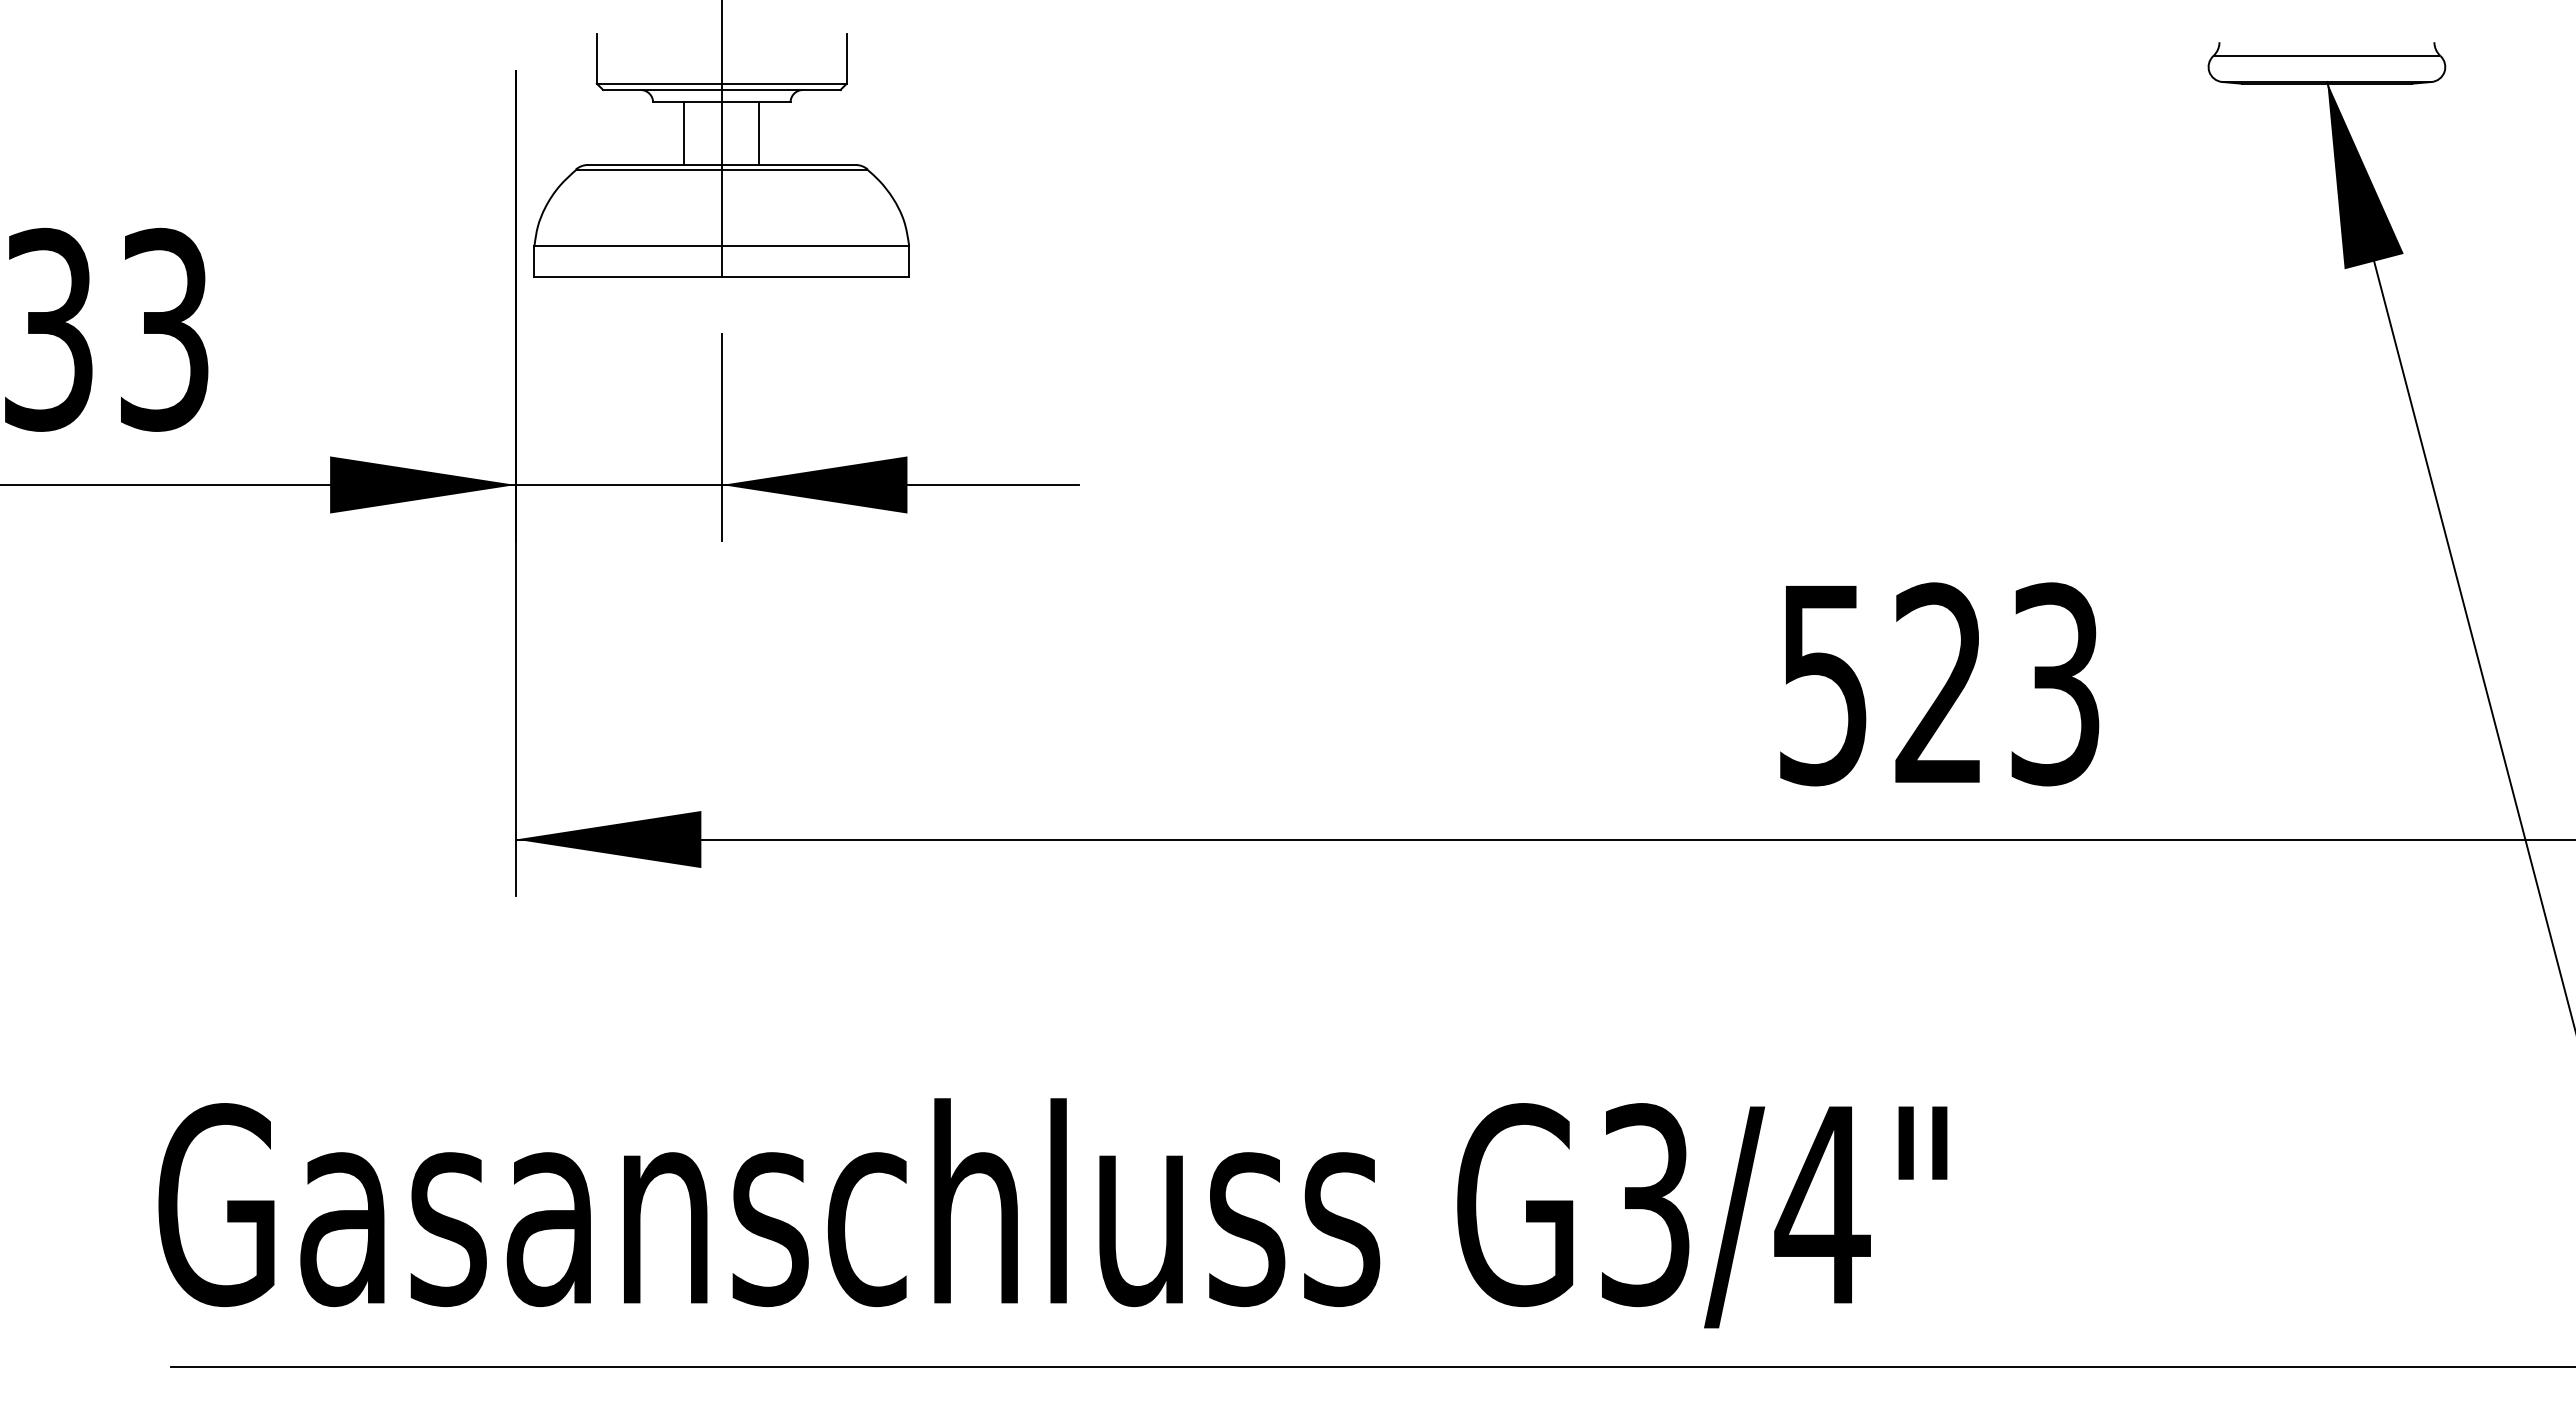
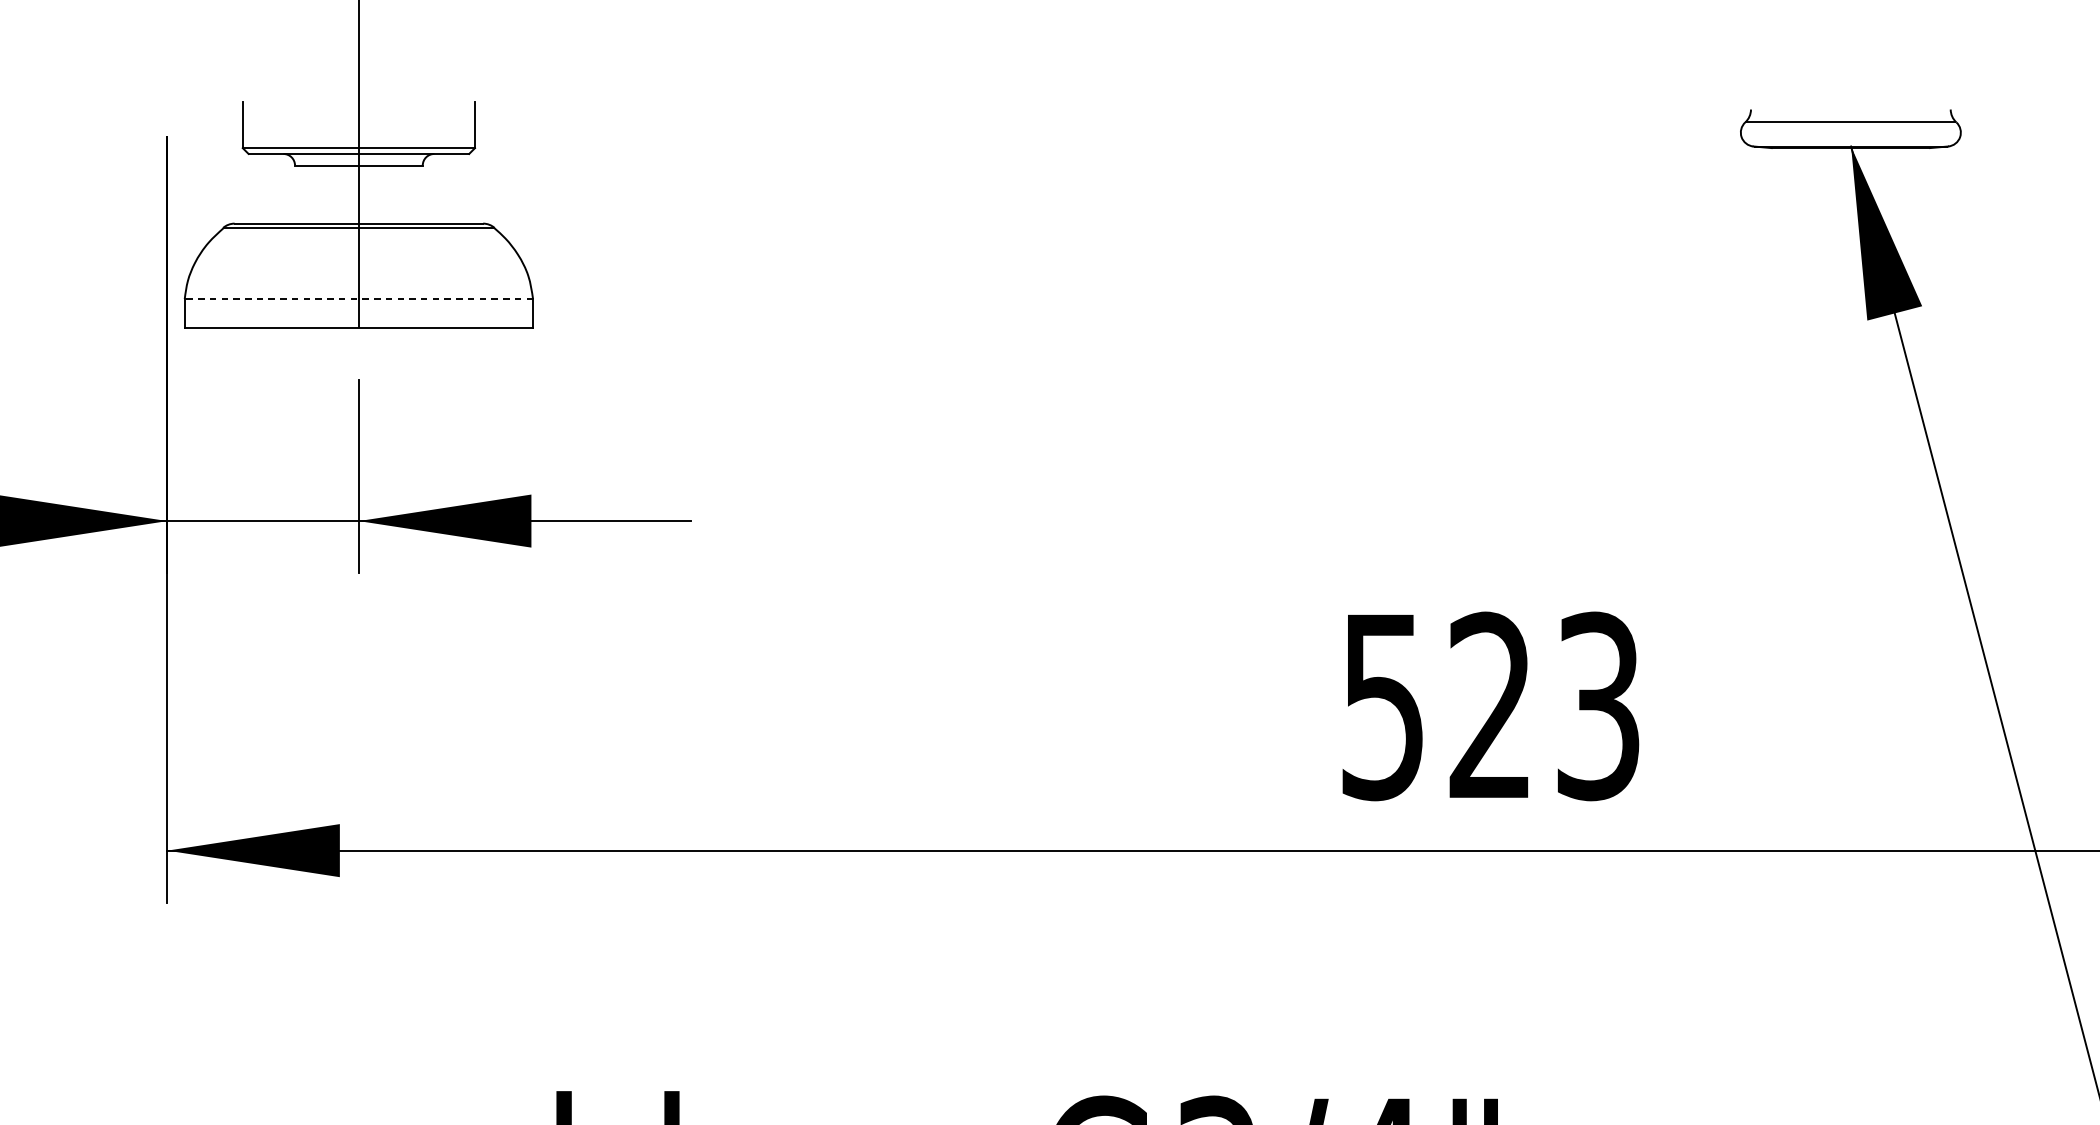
line: (684, 133) -> (324, 194), removed
line: (759, 133) -> (393, 194), removed
line: (721, 246) -> (358, 299), solid -> dashed

